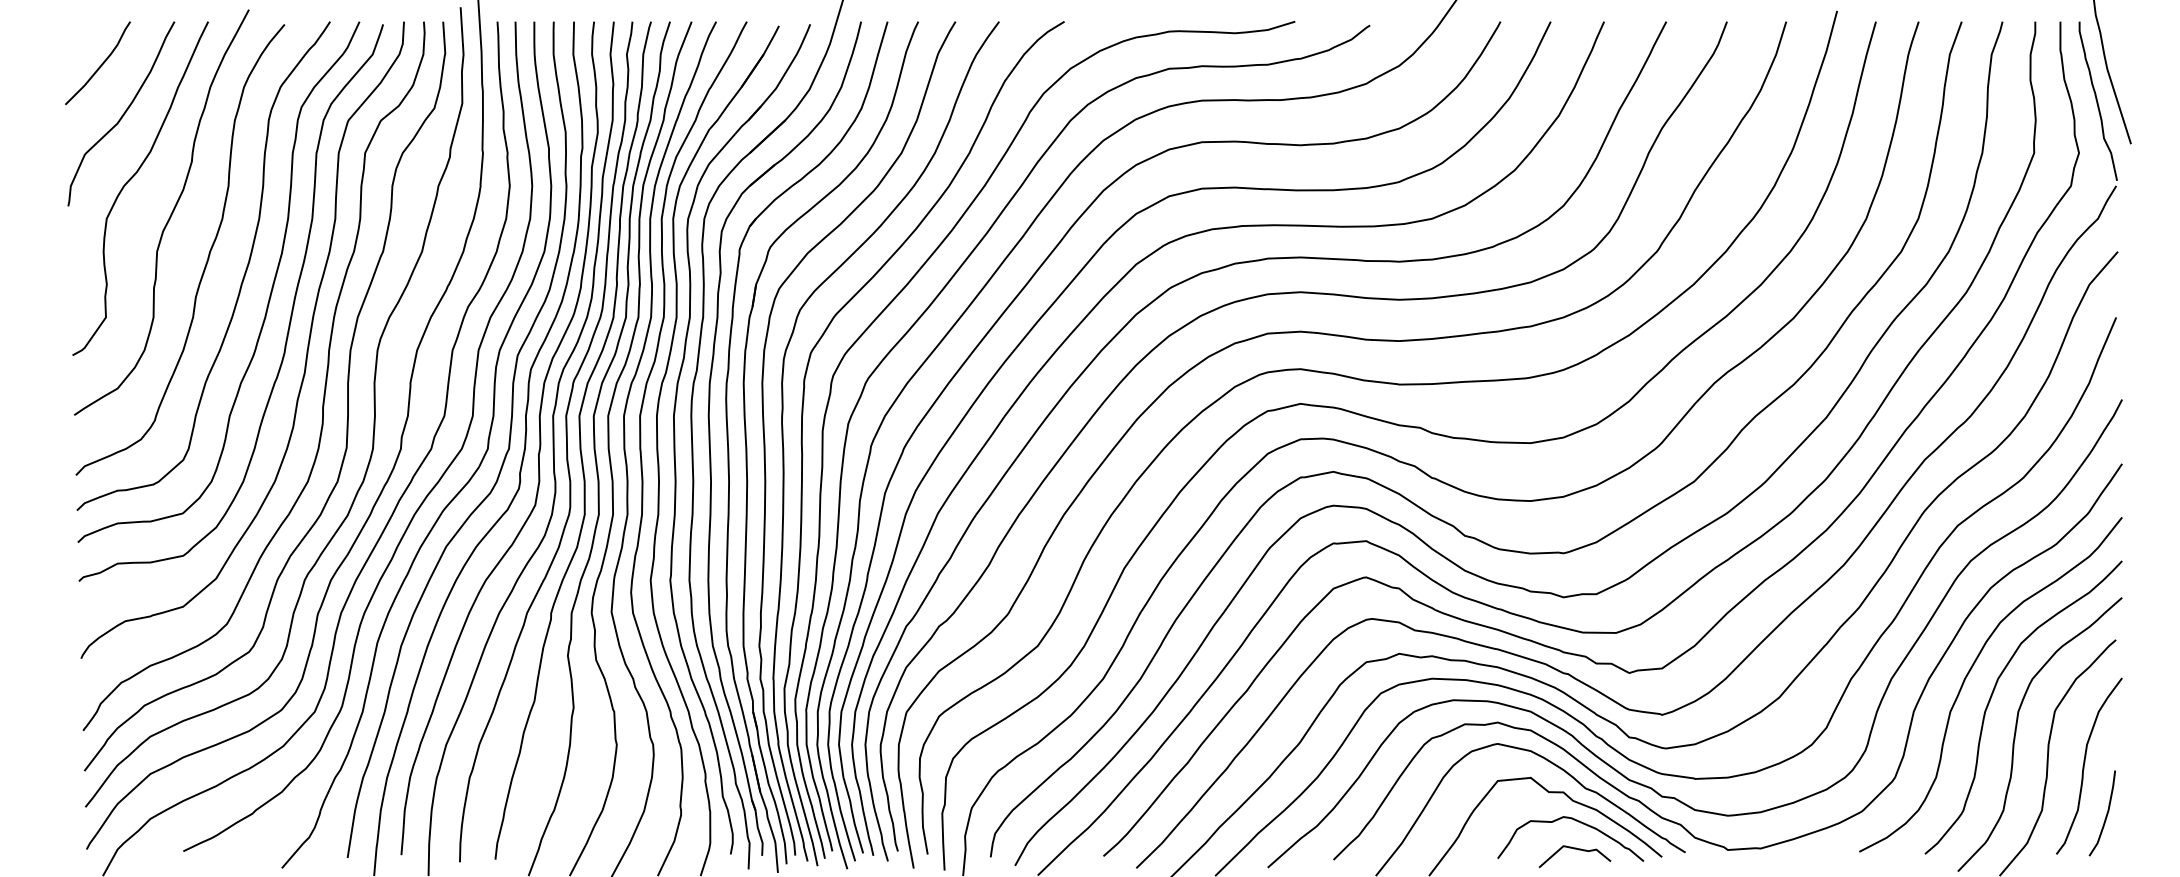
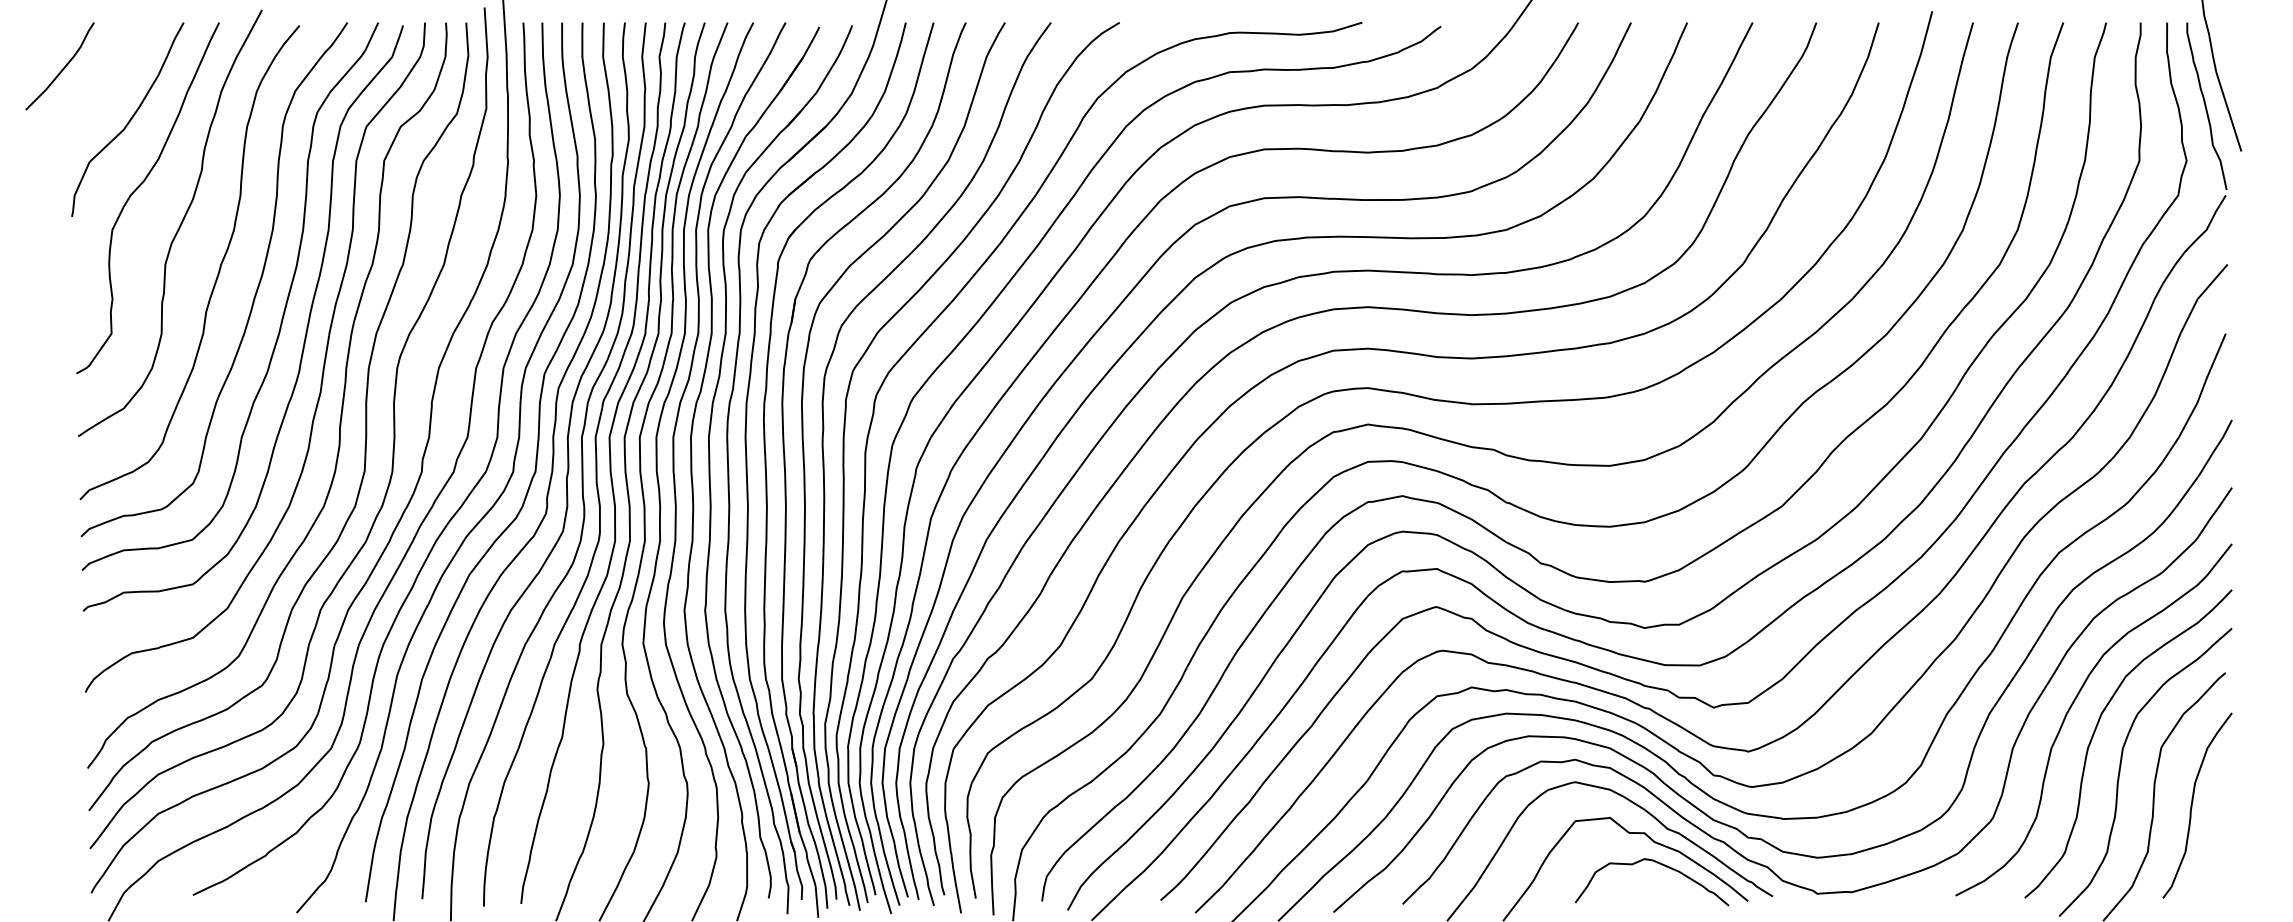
curve: (100, 65) -> (62, 68), moved
curve: (2106, 813) -> (2215, 855), removed
line: (1574, 849) -> (1656, 893), removed

